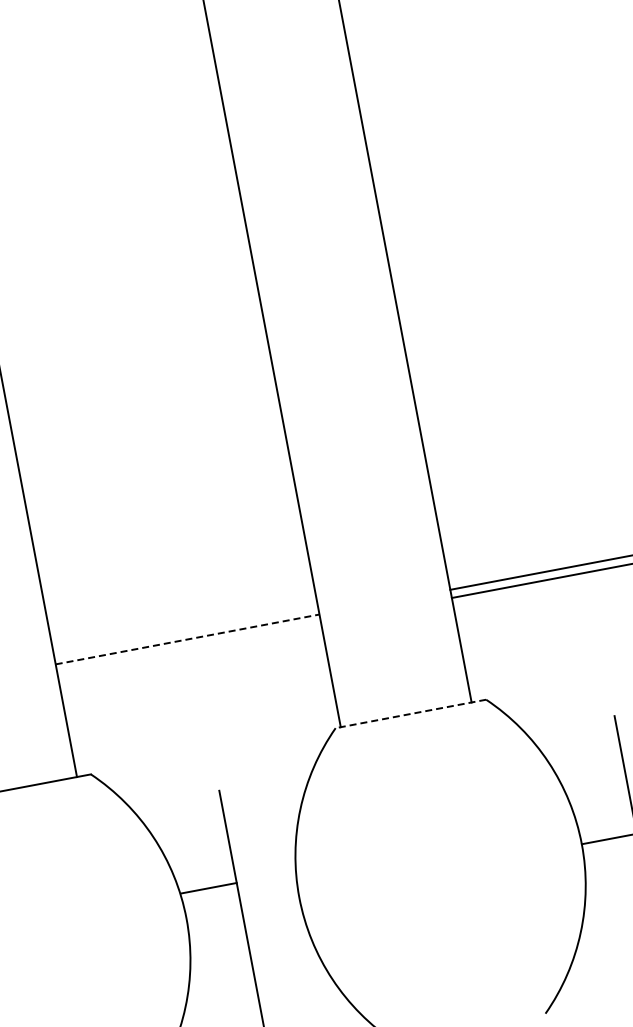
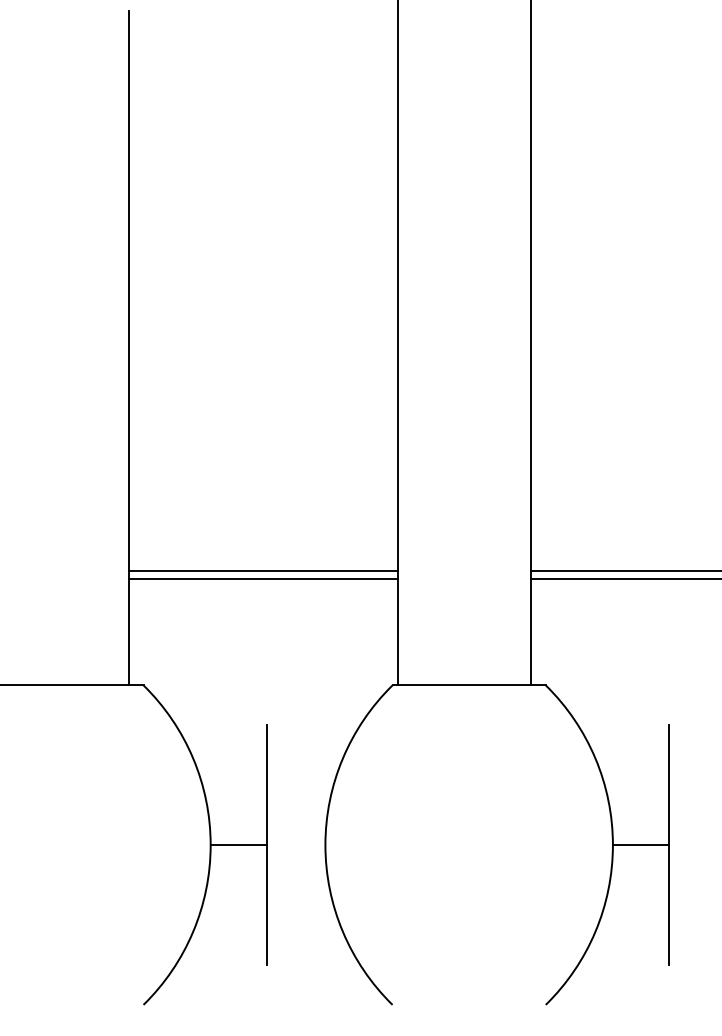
line: (188, 639) -> (264, 570), dashed -> solid
line: (189, 648) -> (263, 579), added
line: (411, 713) -> (469, 685), dashed -> solid
line: (209, 888) -> (238, 845), moved

